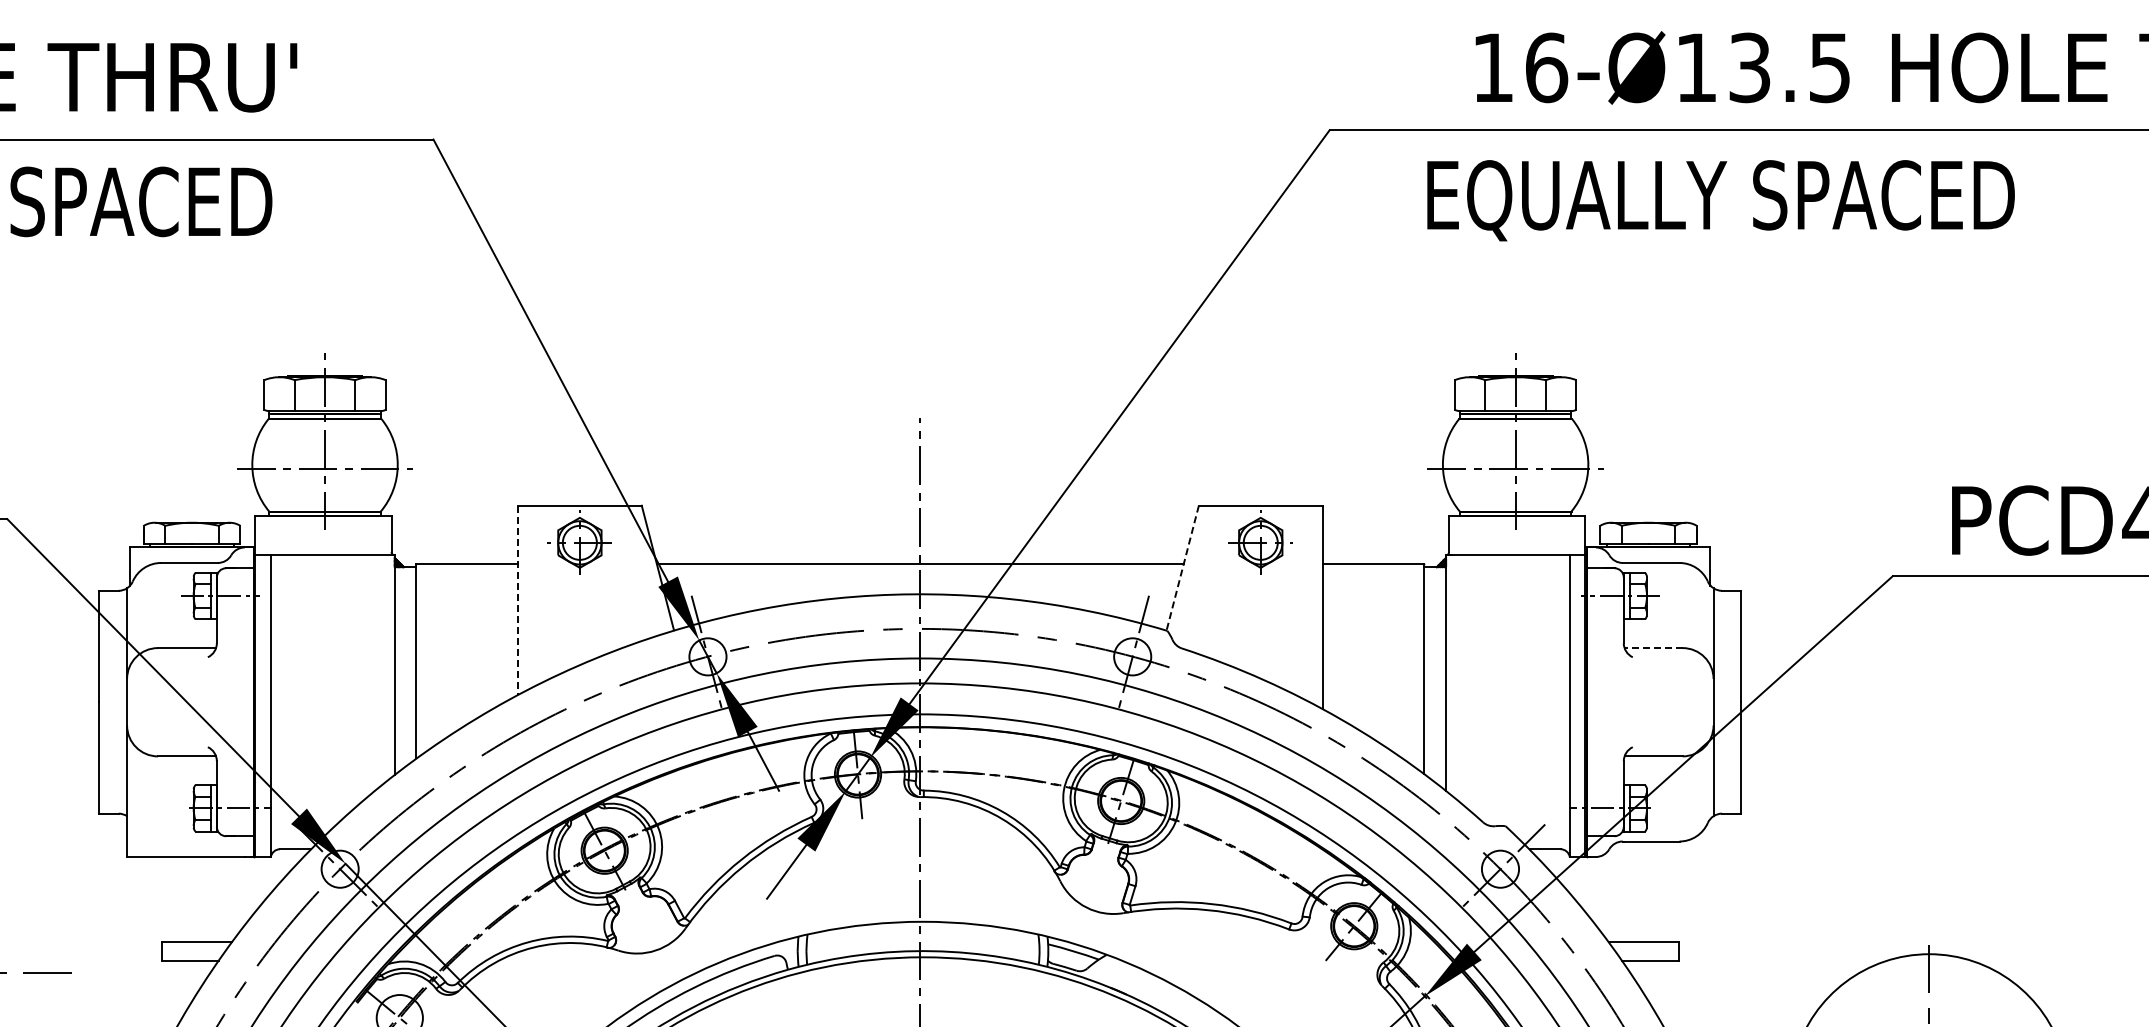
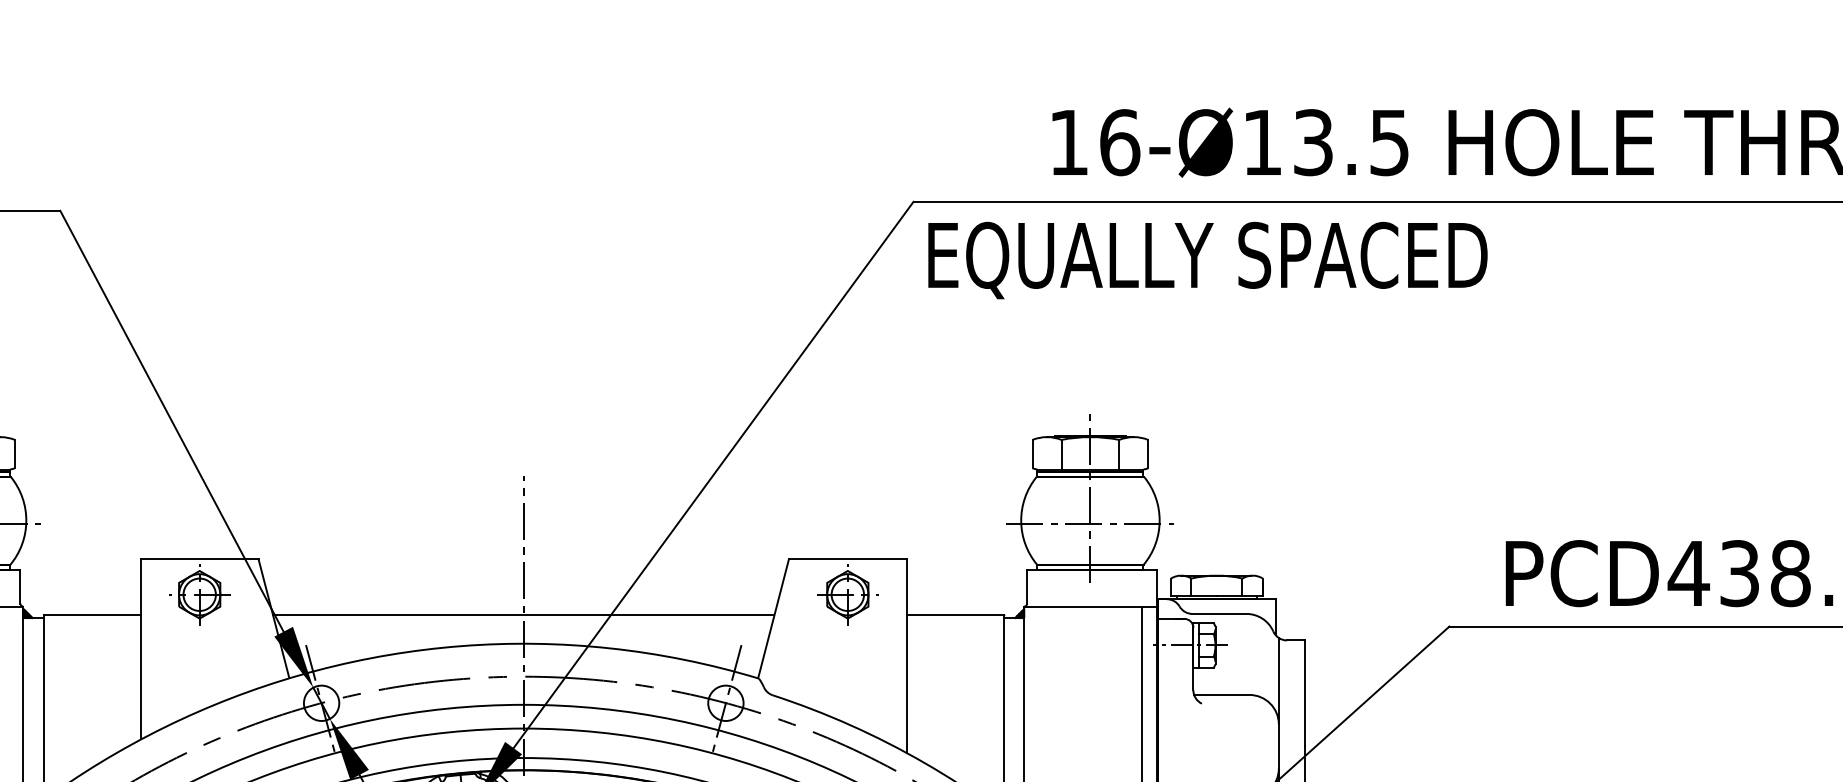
text: (1720, 200) -> (1207, 260), moved
line: (1182, 568) -> (773, 619), dashed -> solid
line: (518, 600) -> (141, 649), dashed -> solid
line: (1653, 648) -> (1221, 695), dashed -> solid

